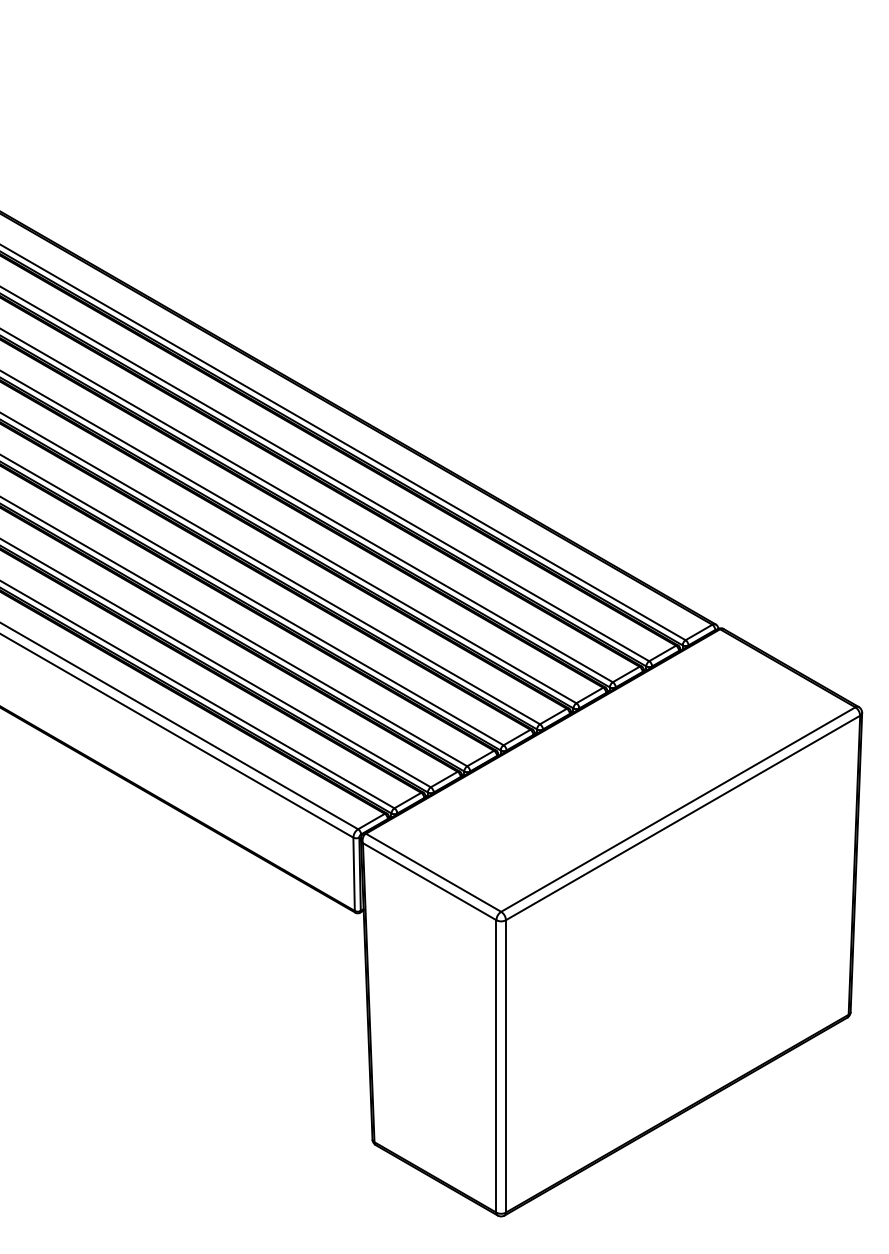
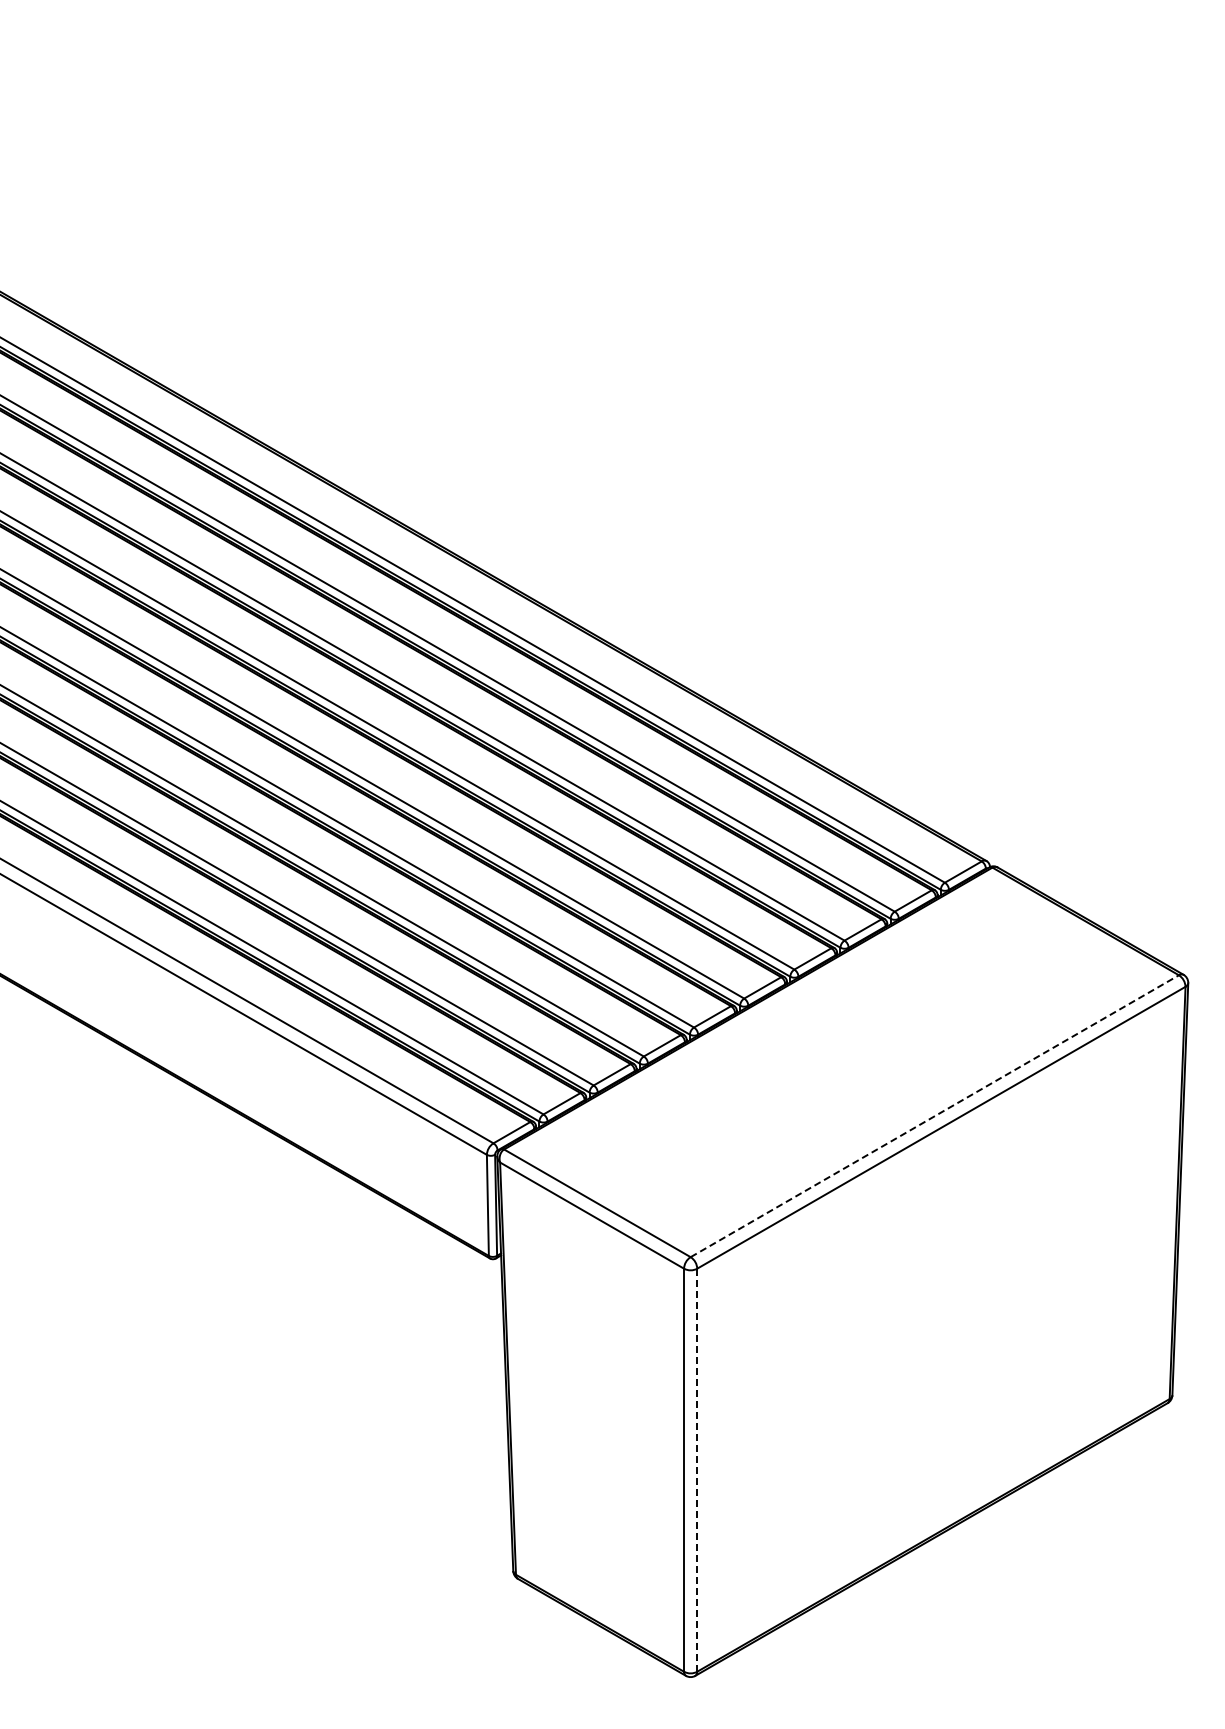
line: (678, 809) -> (934, 1116), solid -> dashed
line: (506, 1066) -> (697, 1470), solid -> dashed

